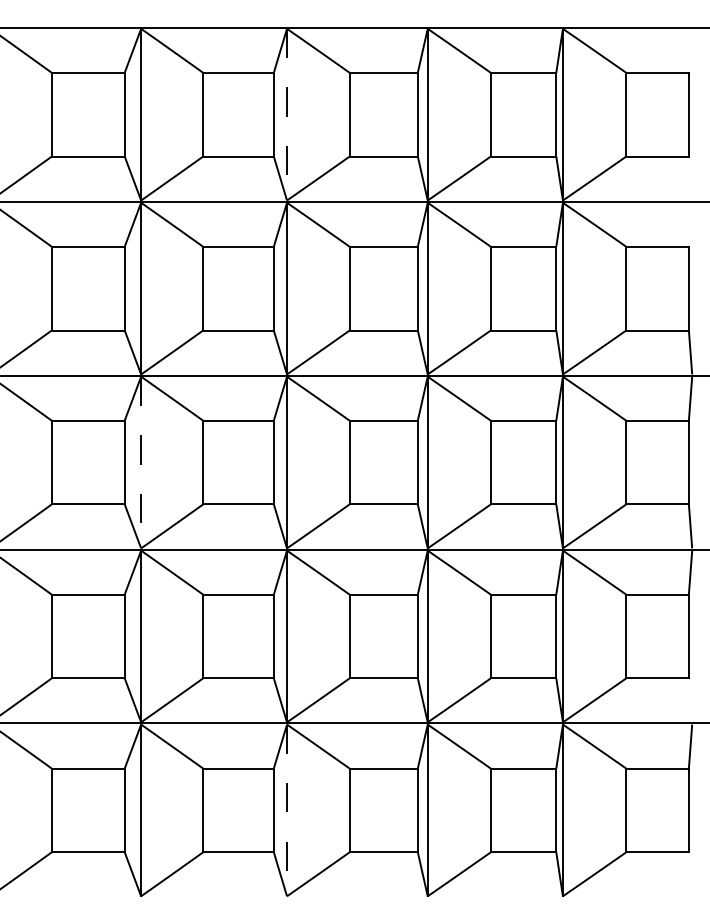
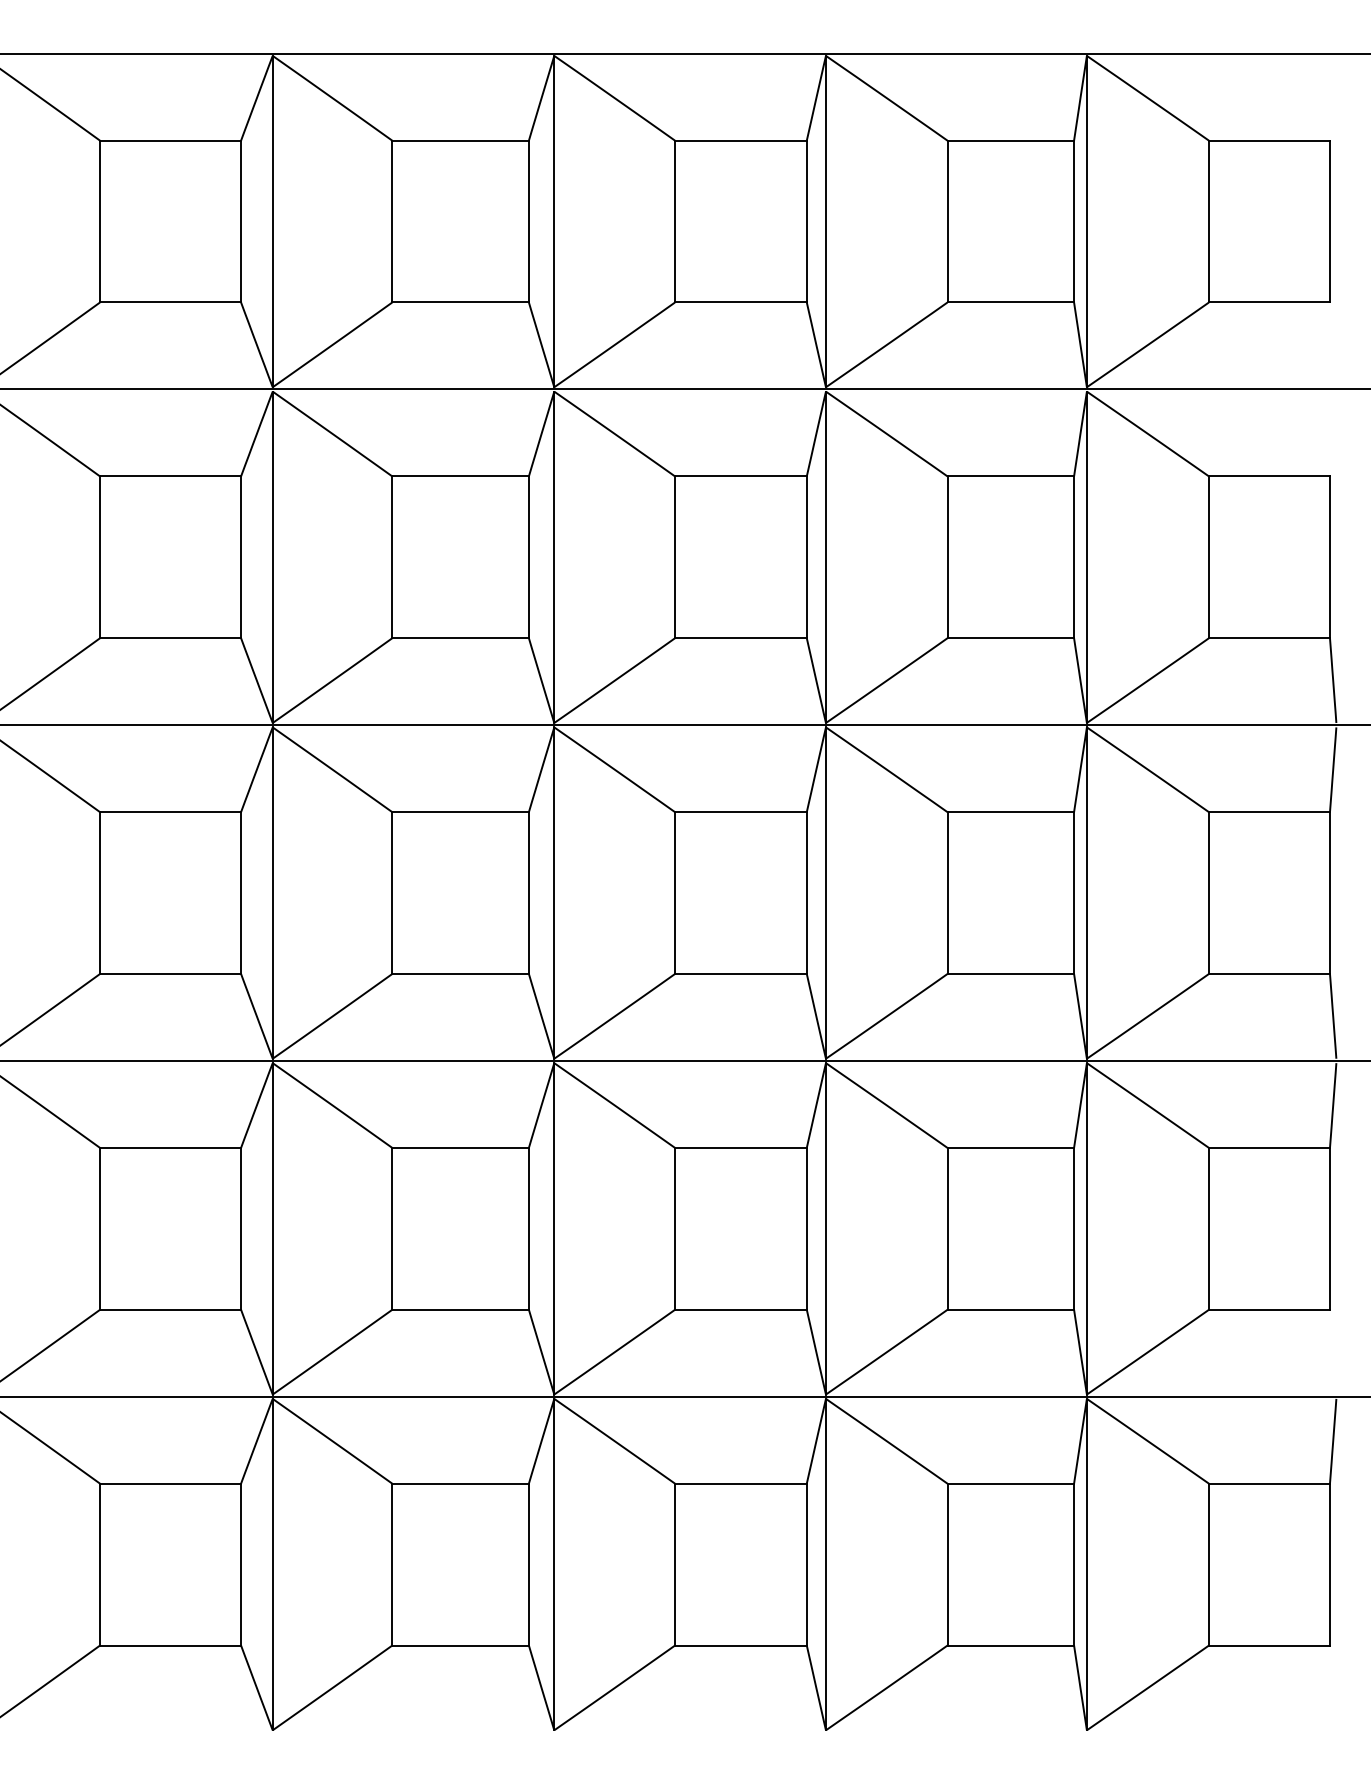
line: (287, 114) -> (555, 221), dashed -> solid
line: (141, 462) -> (273, 892), dashed -> solid
line: (287, 810) -> (555, 1564), dashed -> solid

